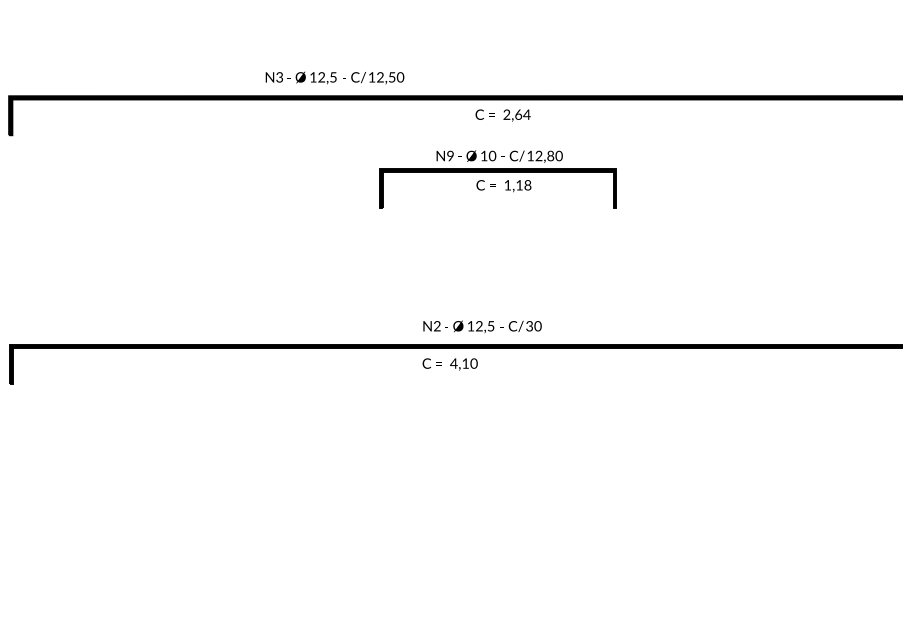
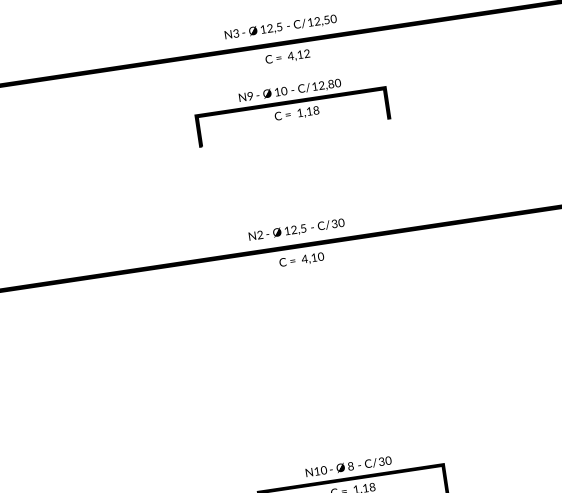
text: (334, 77) -> (280, 27), moved
text: (516, 114) -> (298, 54), 2,64 -> 4,12
text: (449, 364) -> (301, 260), moved

